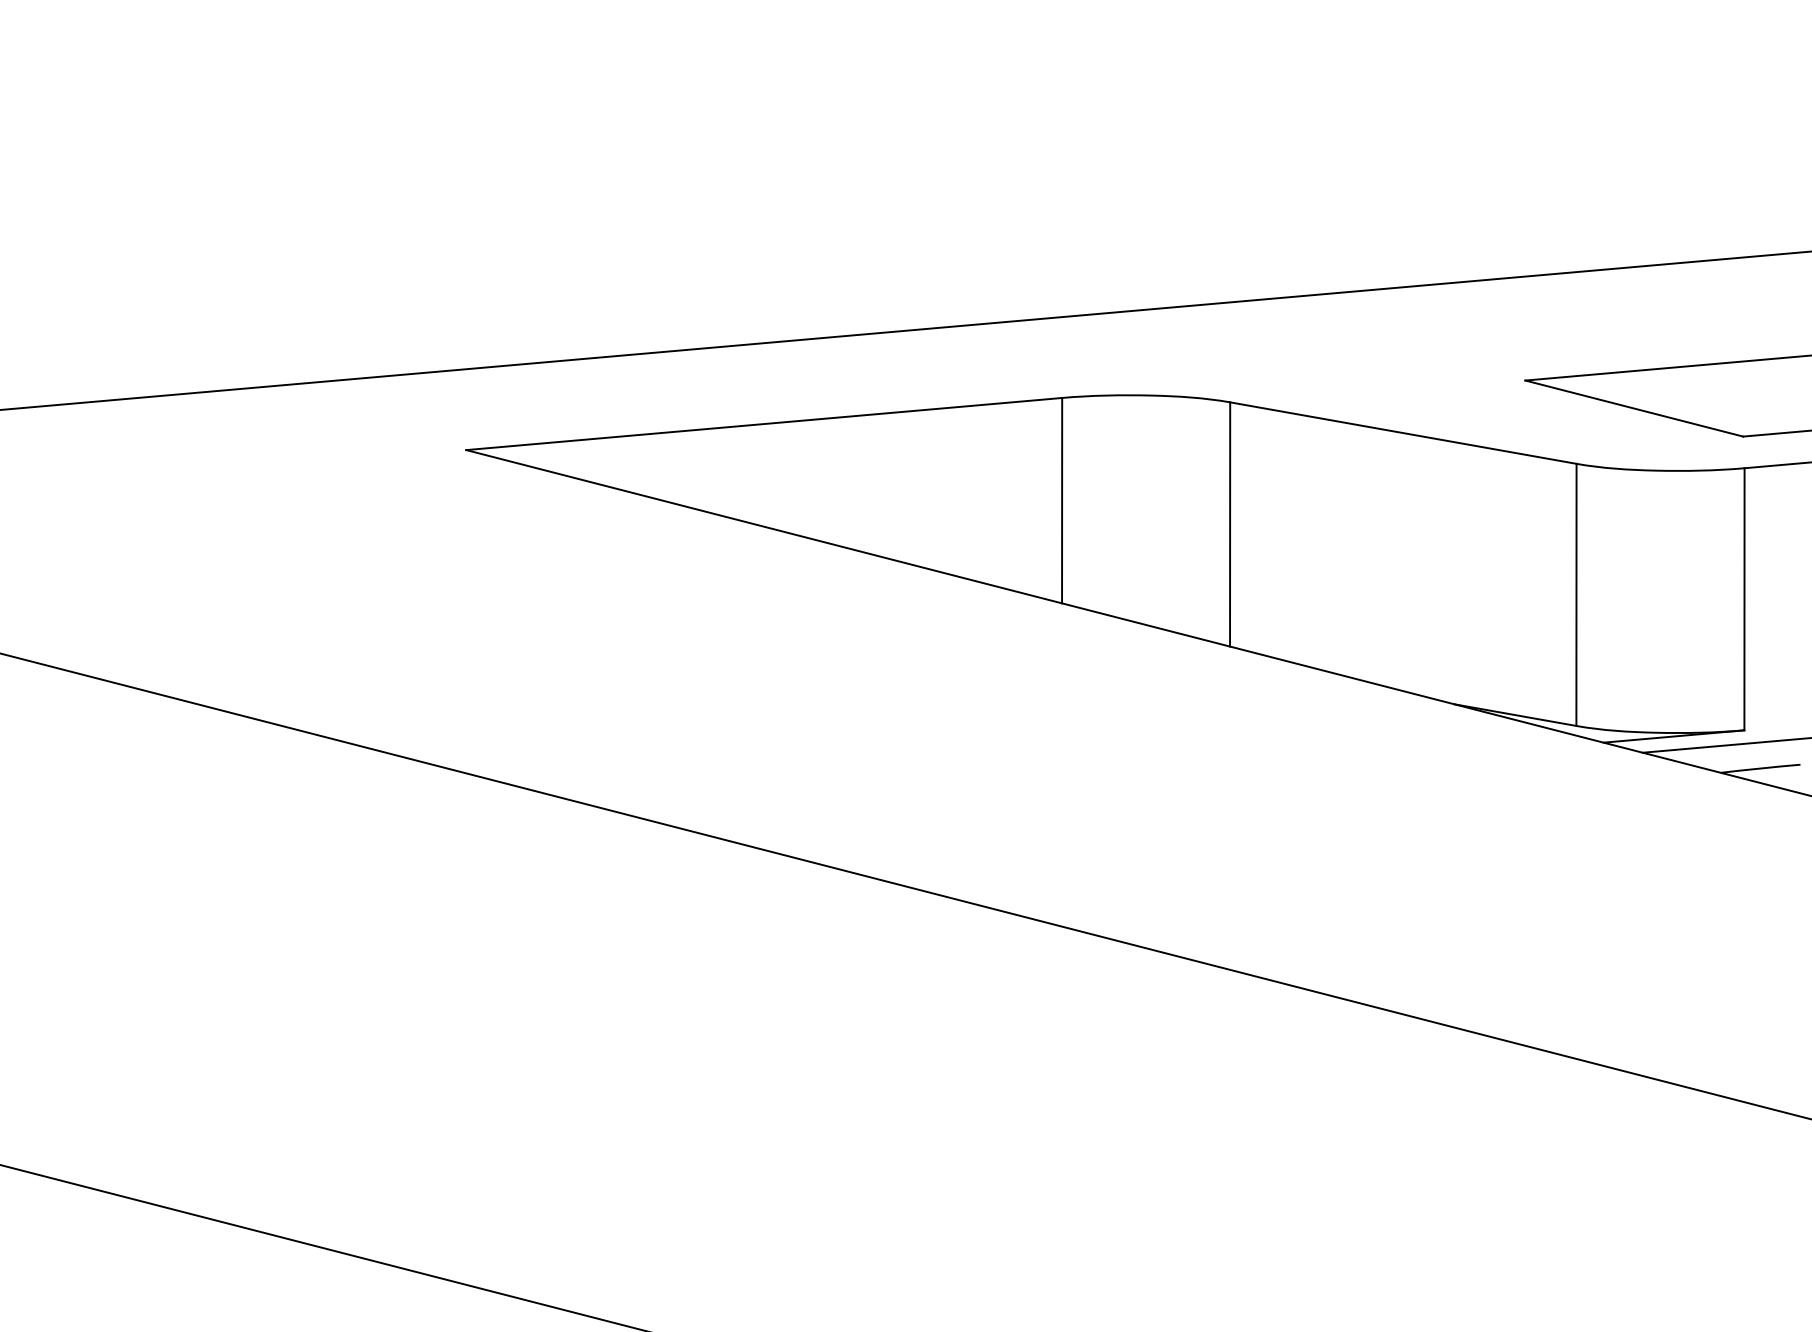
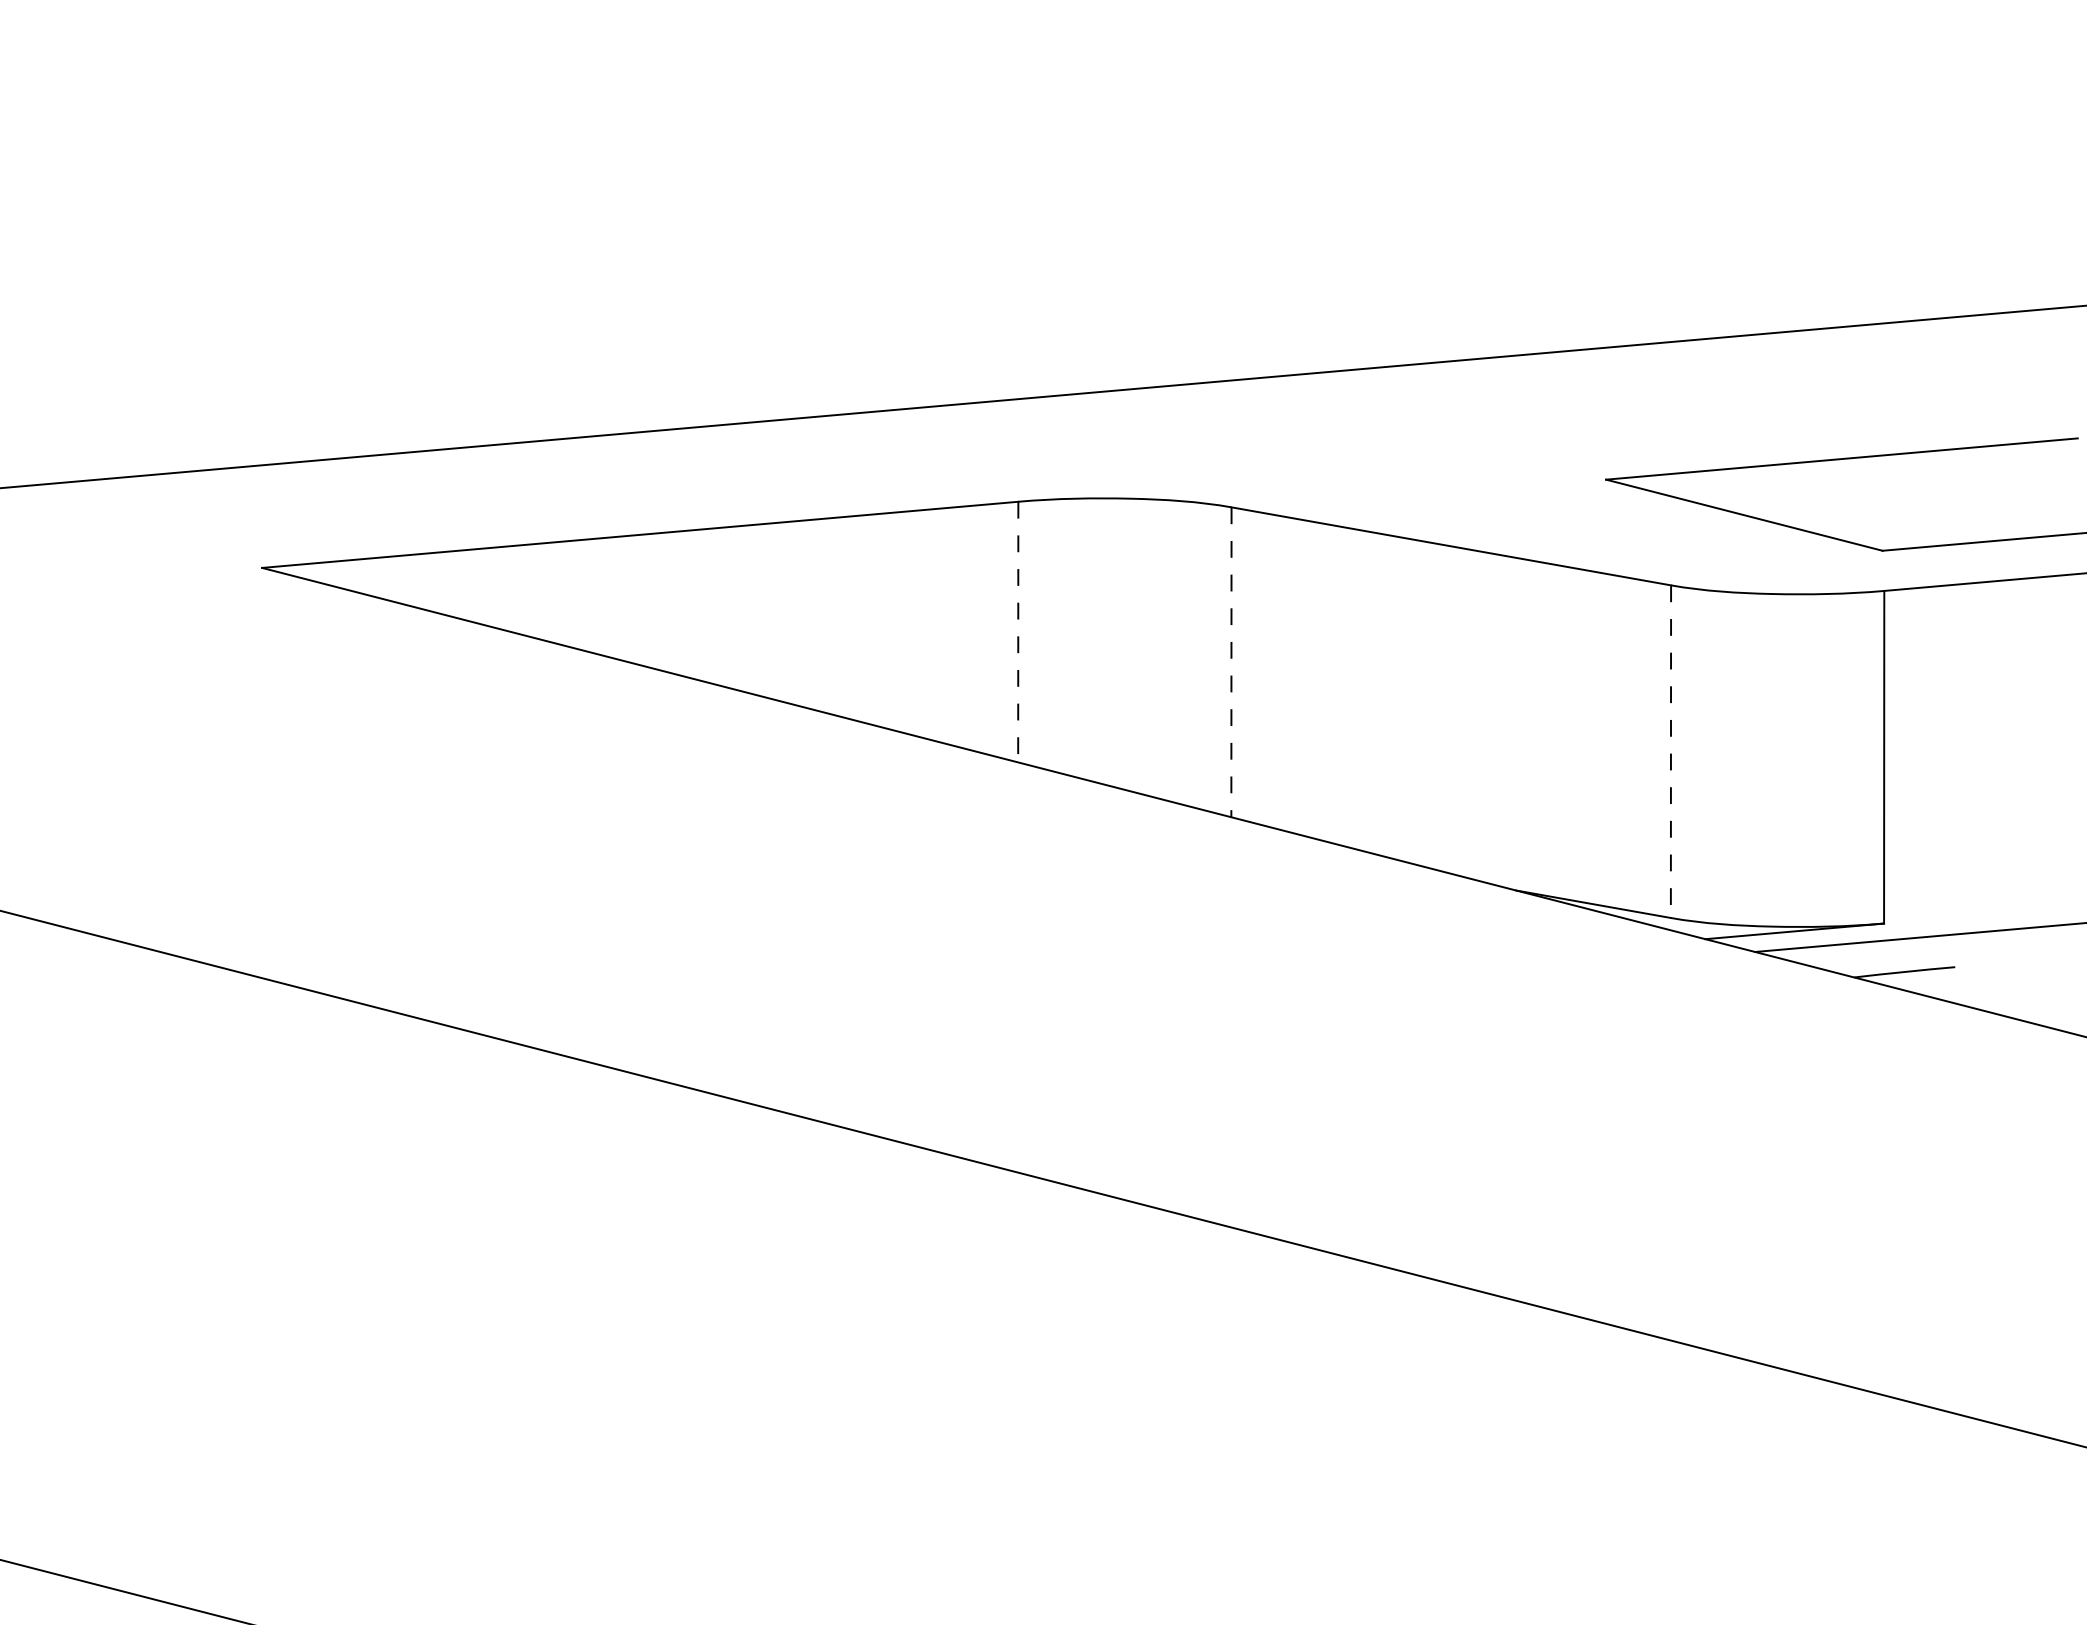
line: (1062, 500) -> (1018, 631), solid -> dashed
line: (1230, 524) -> (1231, 662), solid -> dashed
line: (1576, 595) -> (1671, 752), solid -> dashed

